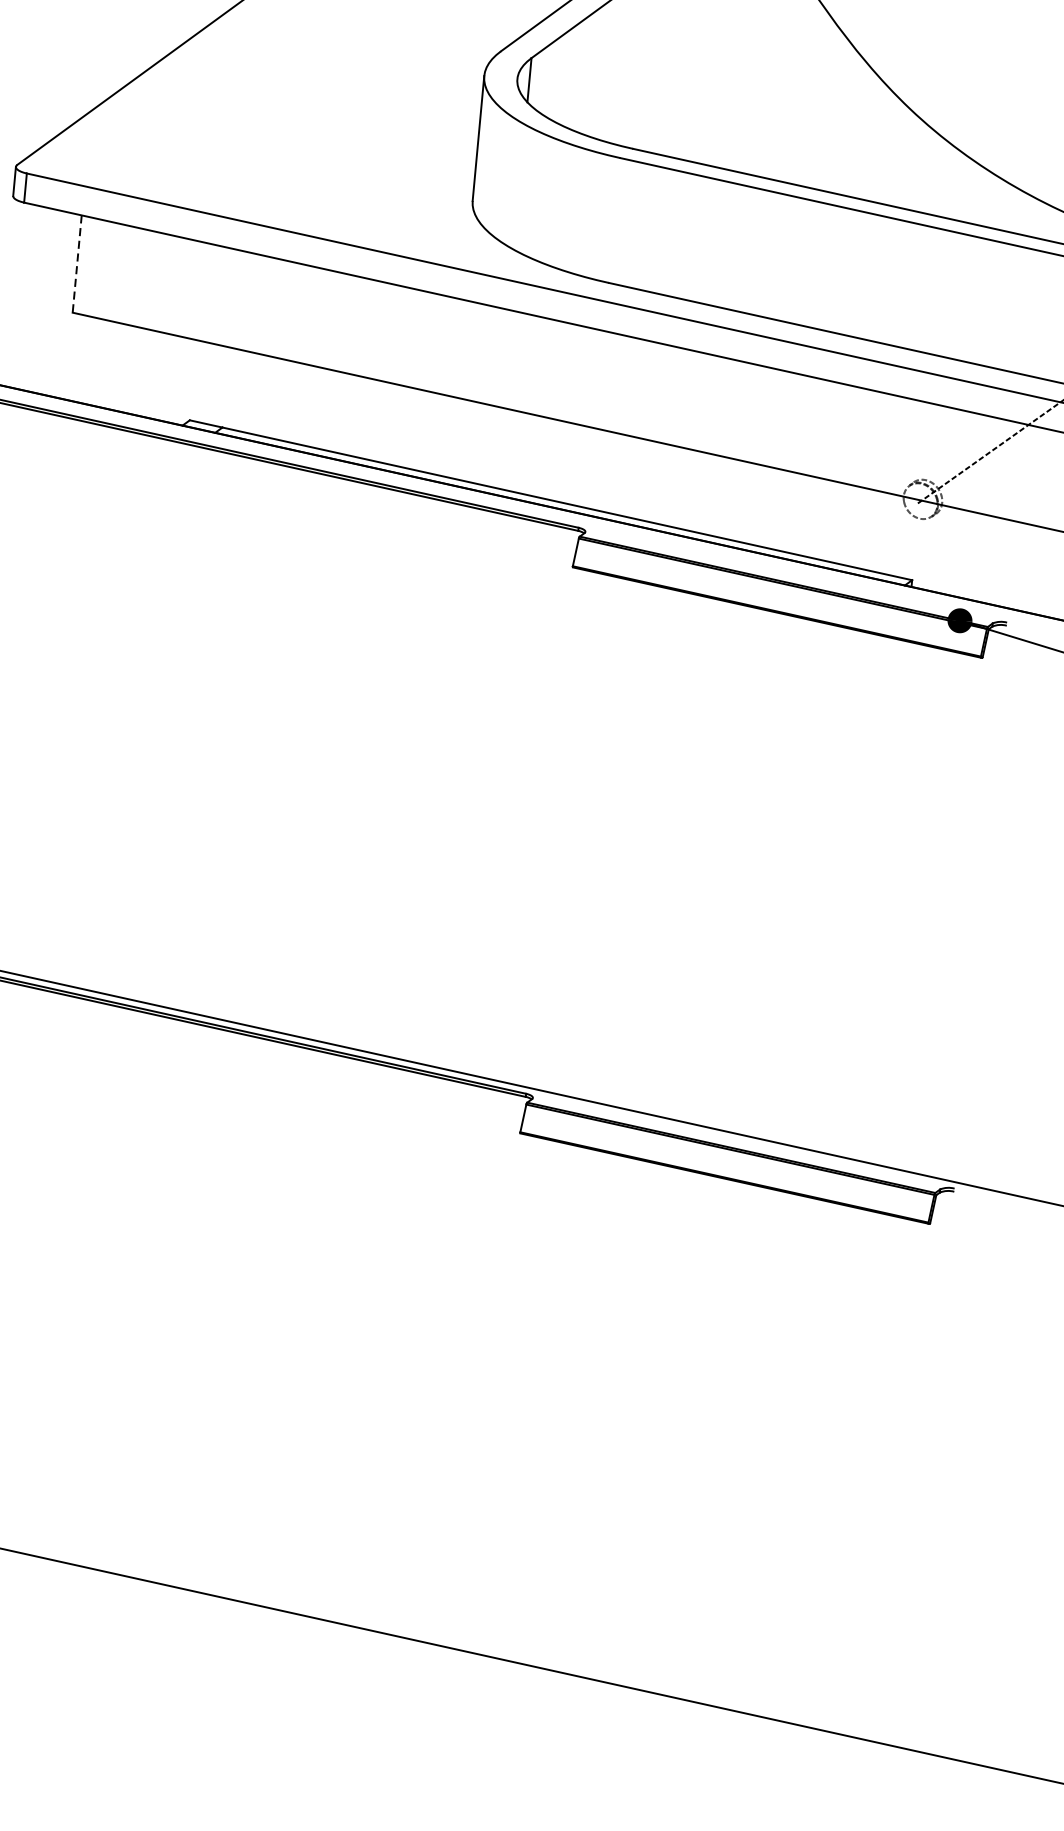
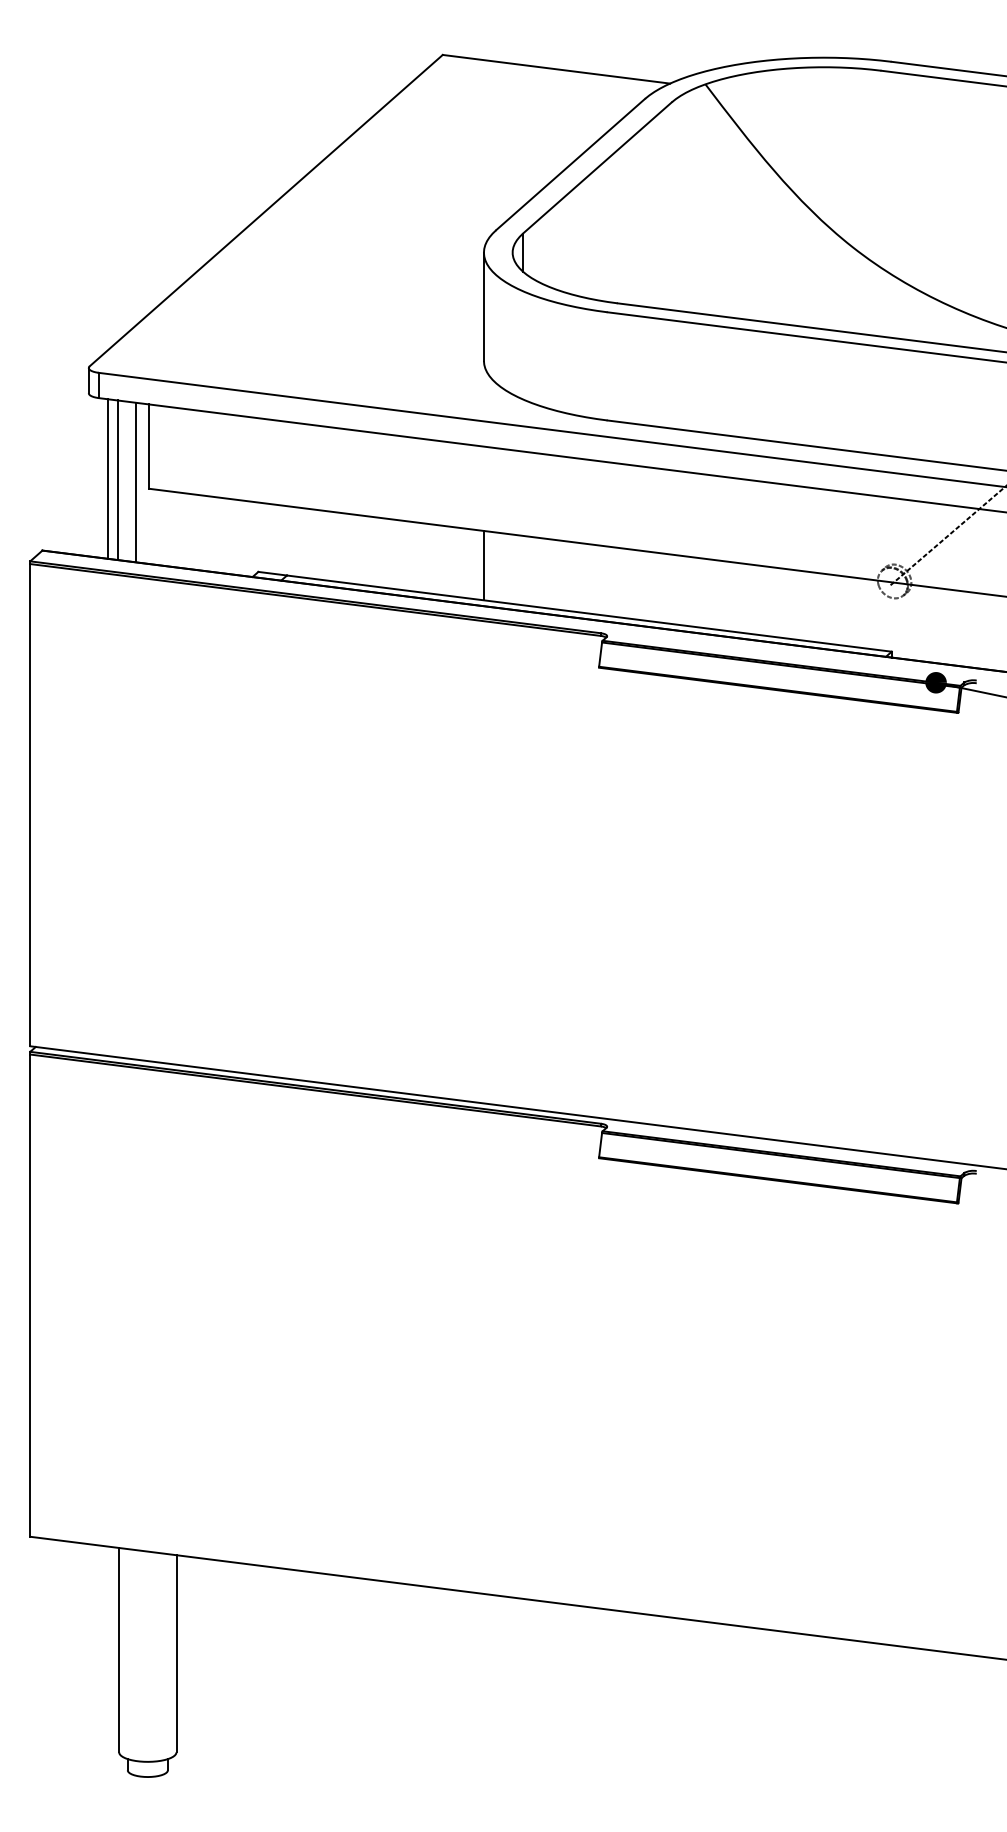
line: (77, 265) -> (149, 447), dashed -> solid
line: (25, 296) -> (107, 478), added
line: (37, 299) -> (117, 480), added
line: (57, 303) -> (135, 482), added
line: (450, 437) -> (483, 565), added

